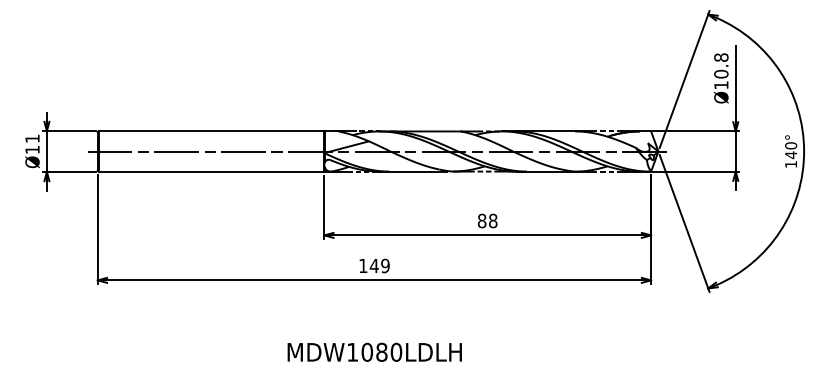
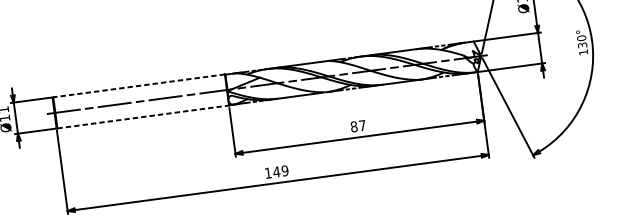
line: (211, 131) -> (139, 86), solid -> dashed
text: (791, 155) -> (582, 45), 140° -> 130°
line: (211, 171) -> (143, 116), solid -> dashed
text: (493, 220) -> (362, 125), 88 -> 87

